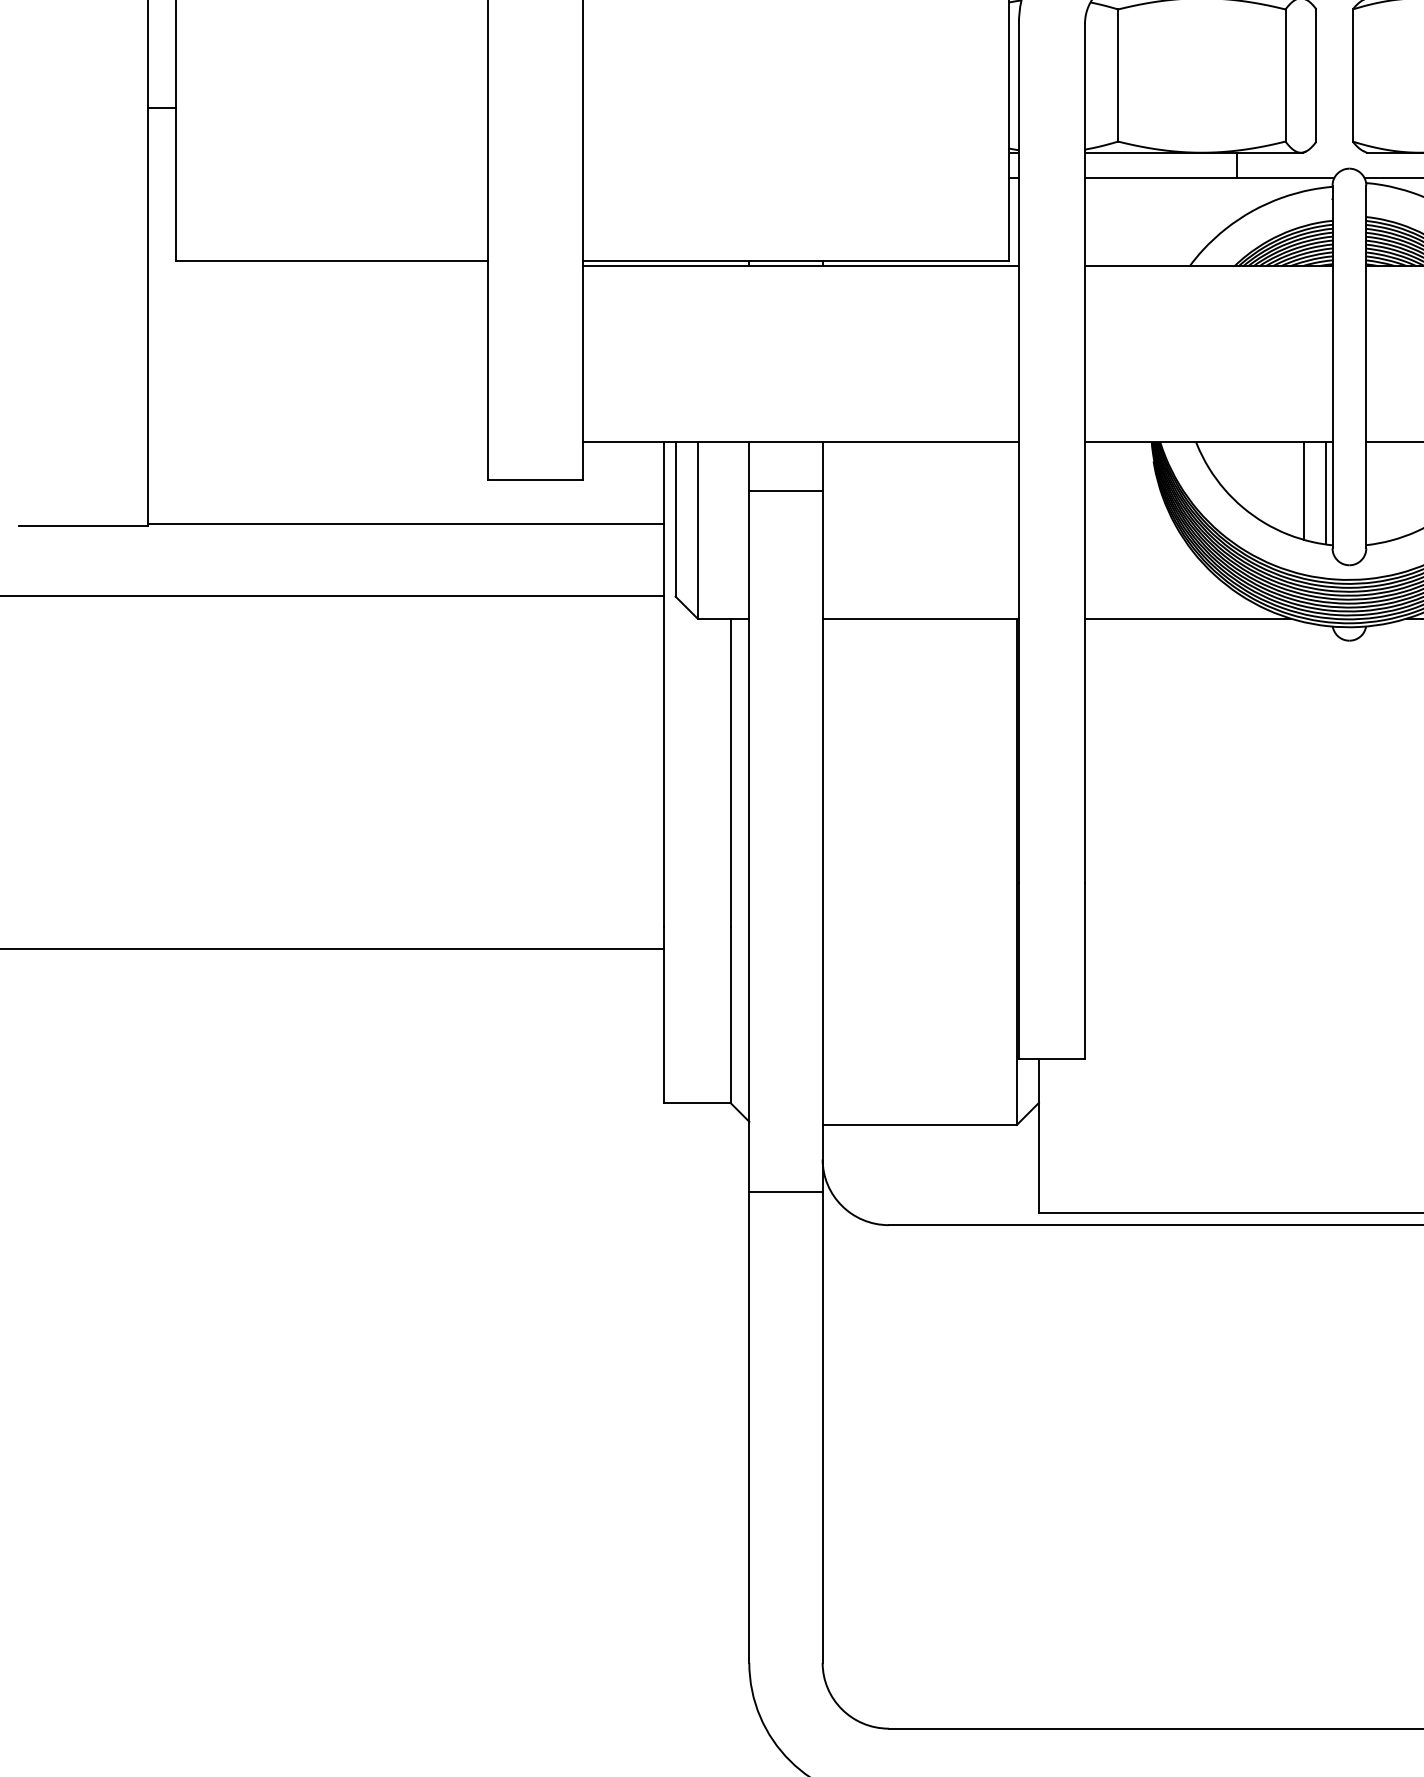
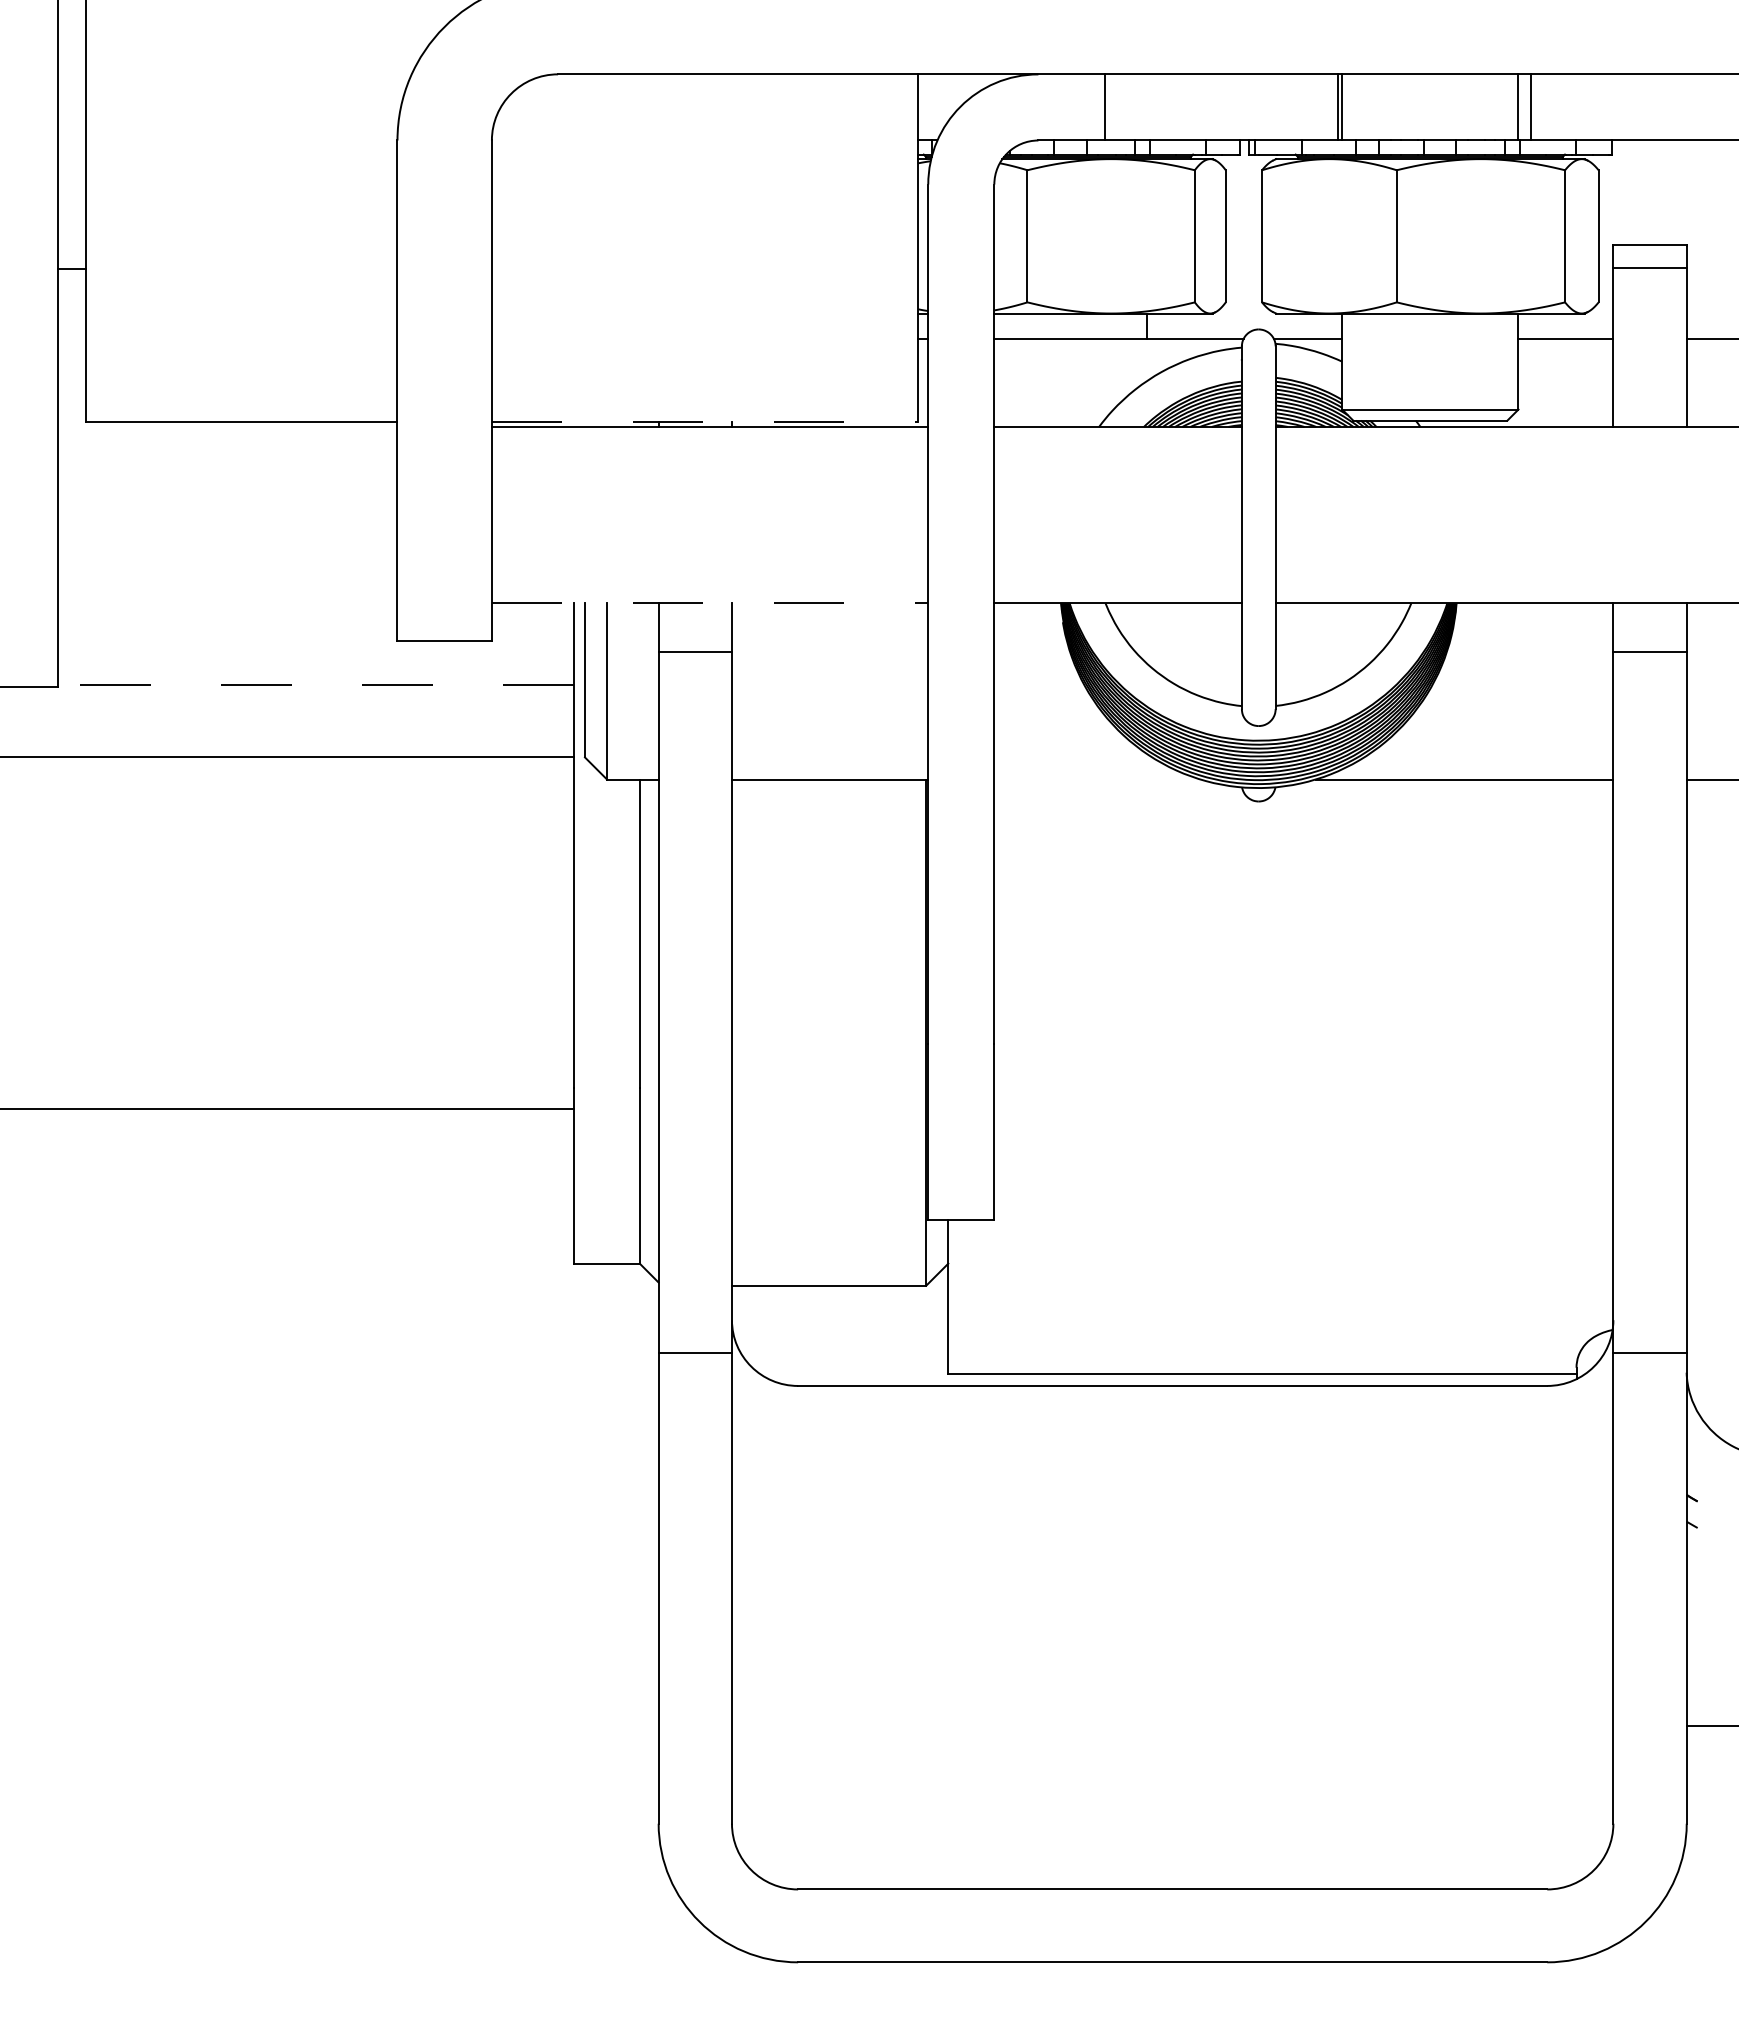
line: (796, 260) -> (705, 421), solid -> dashed
line: (801, 442) -> (710, 603), solid -> dashed
line: (1303, 490) -> (1212, 651), removed
line: (1325, 493) -> (1234, 654), removed
line: (406, 524) -> (315, 685), solid -> dashed
line: (1188, 618) -> (1097, 779), removed

